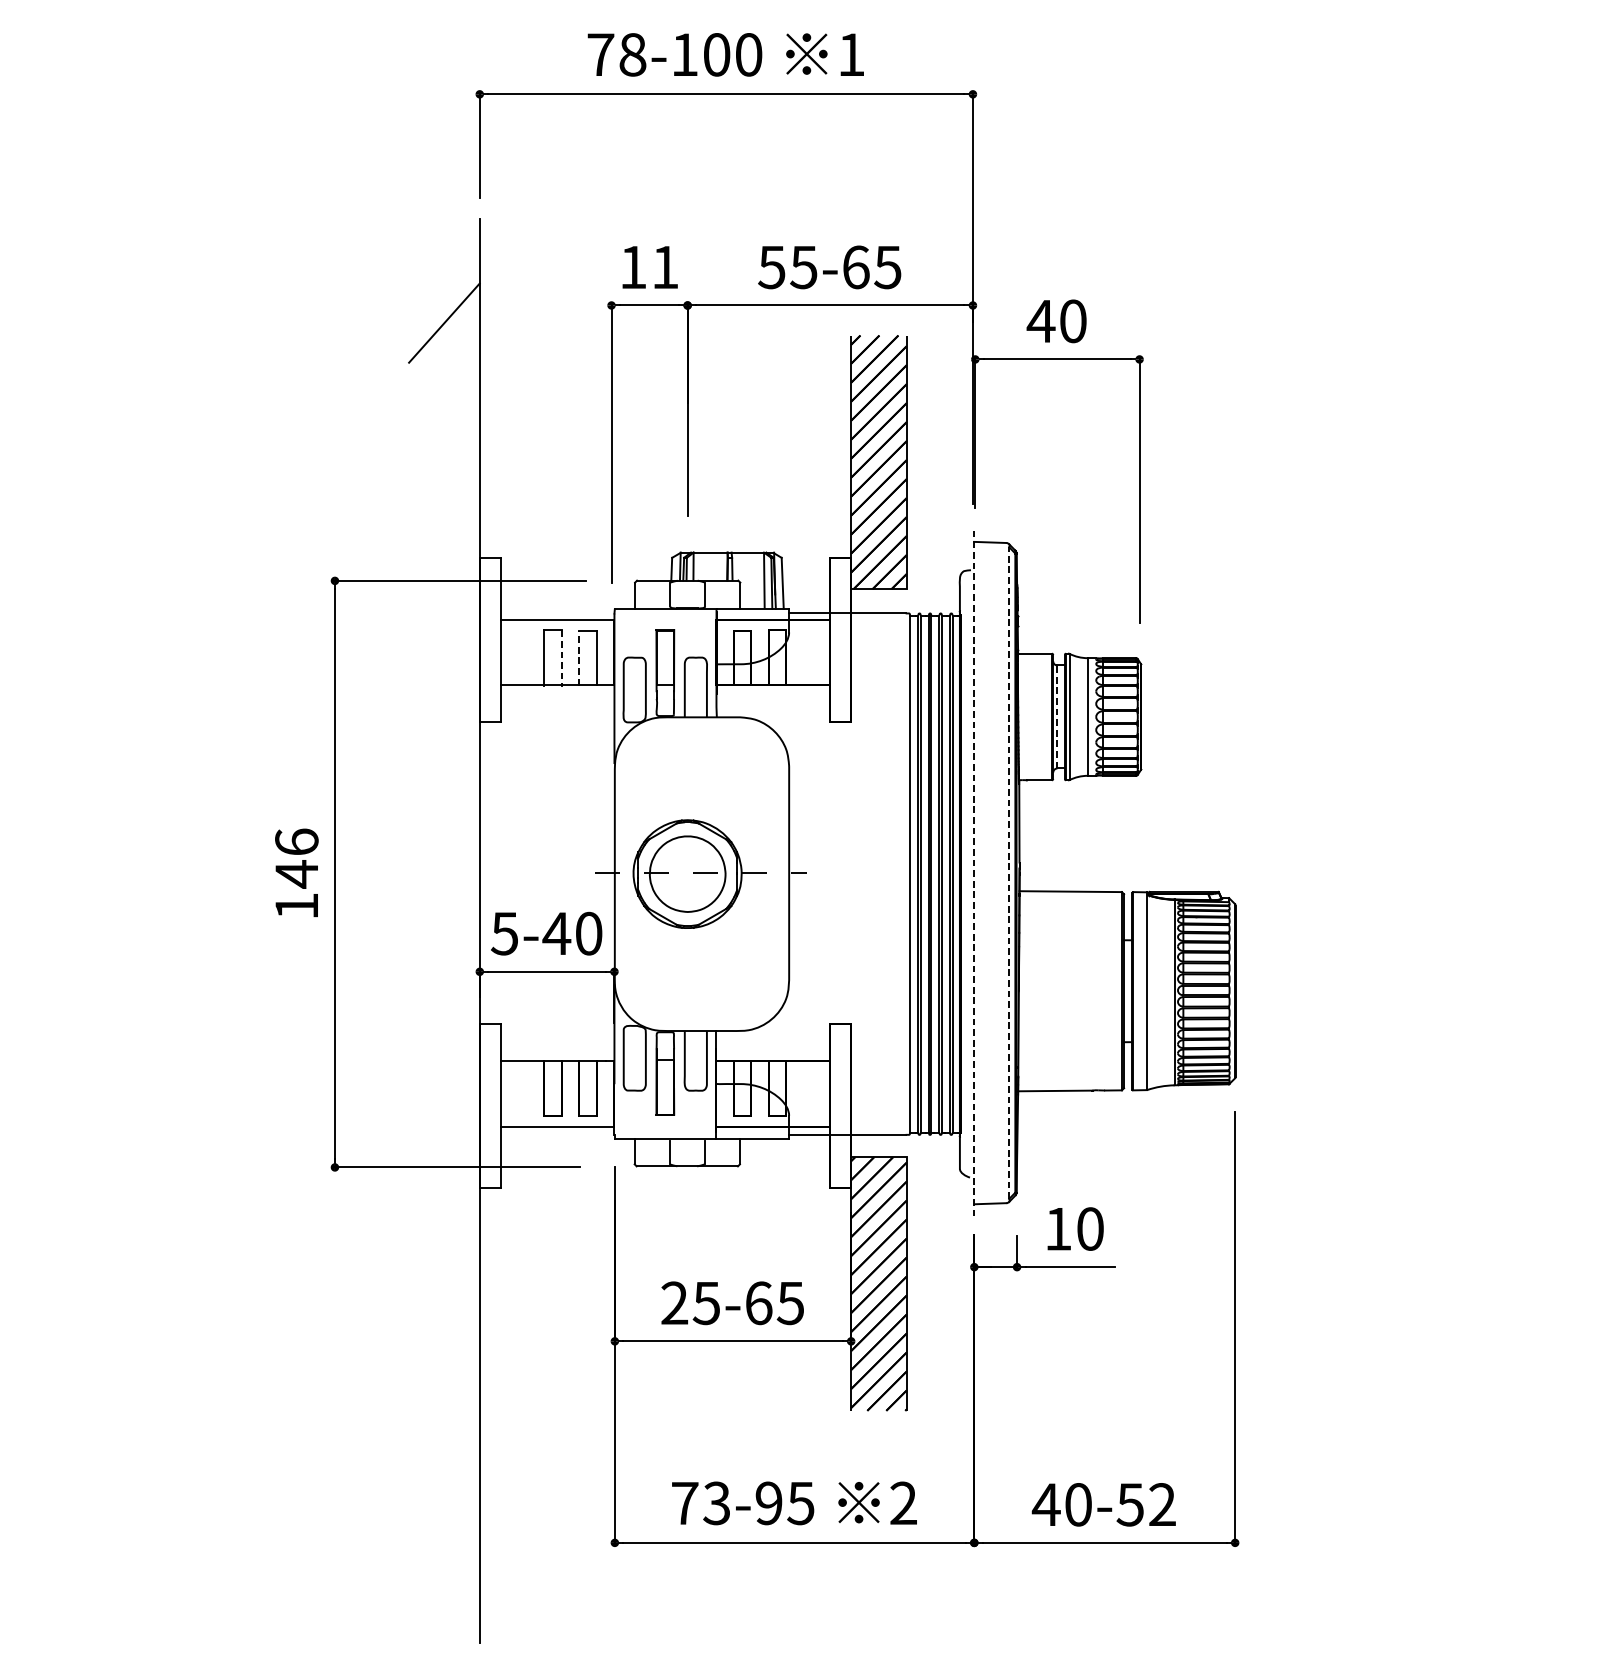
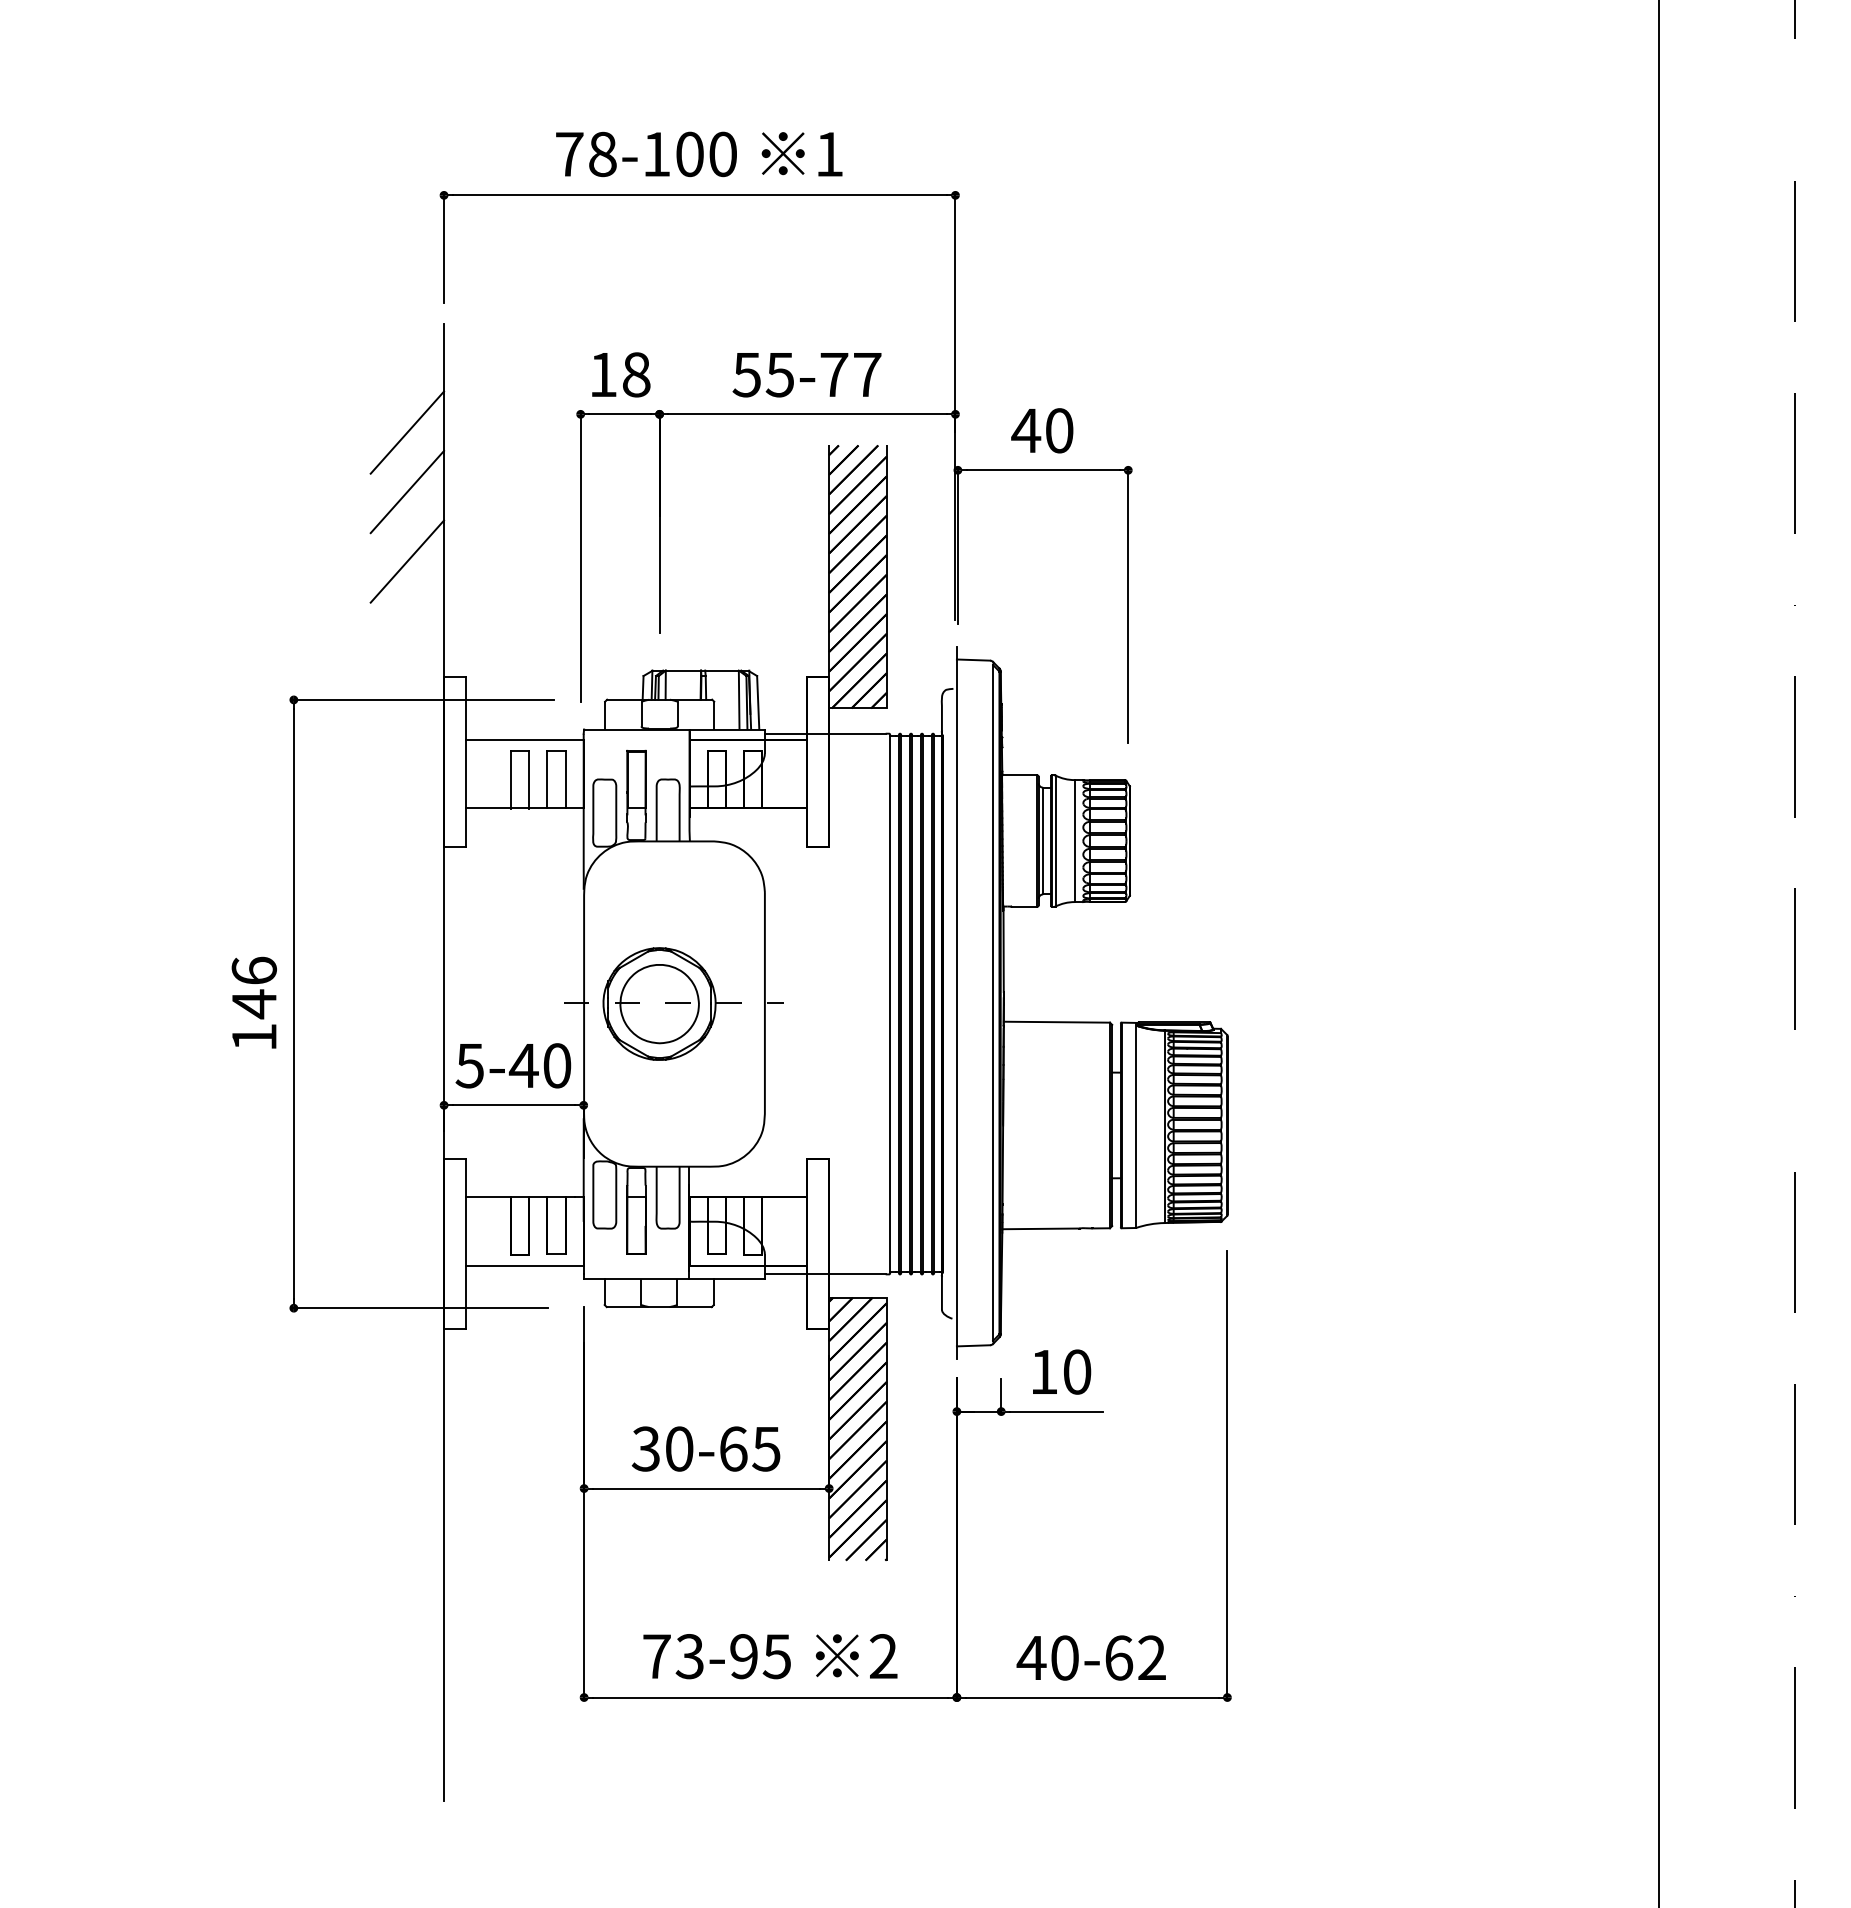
text: (665, 267) -> (636, 374), 11 -> 18
text: (871, 267) -> (850, 374), 55-65 -> 55-77
line: (444, 379) -> (407, 491), added
line: (444, 447) -> (407, 561), added
line: (562, 657) -> (529, 779), dashed -> solid
line: (579, 657) -> (547, 779), dashed -> solid
line: (1057, 716) -> (1043, 840), dashed -> solid
line: (973, 872) -> (956, 1002), dashed -> solid
line: (1009, 872) -> (993, 1002), dashed -> solid
text: (690, 1302) -> (662, 1448), 25-65 -> 30-65
text: (1130, 1504) -> (1118, 1657), 40-52 -> 40-62

